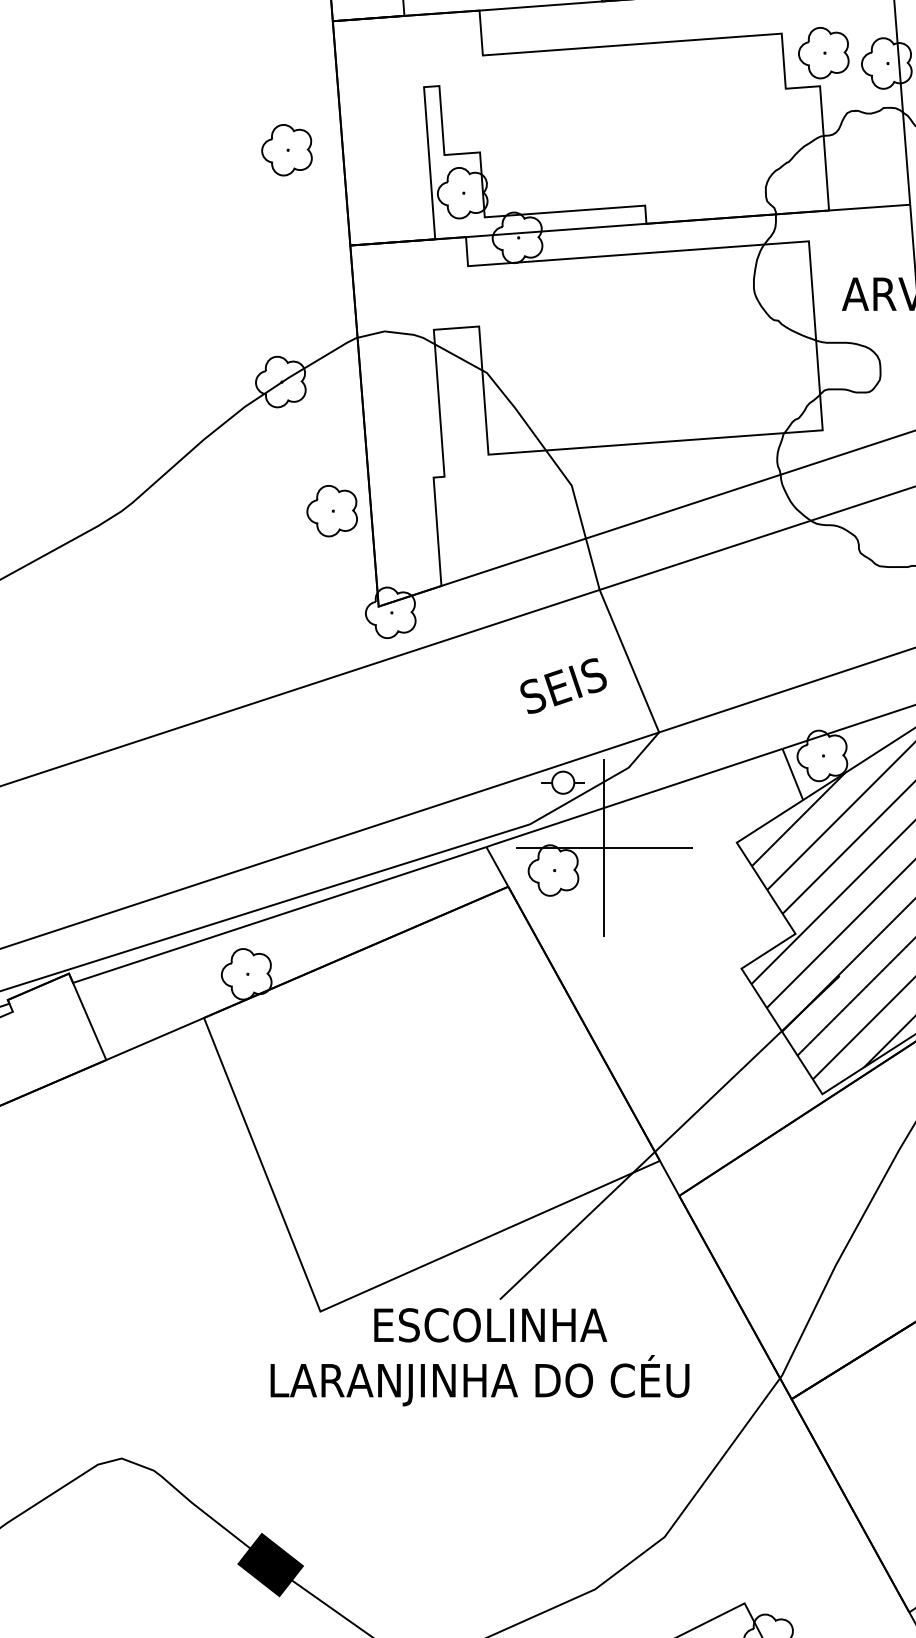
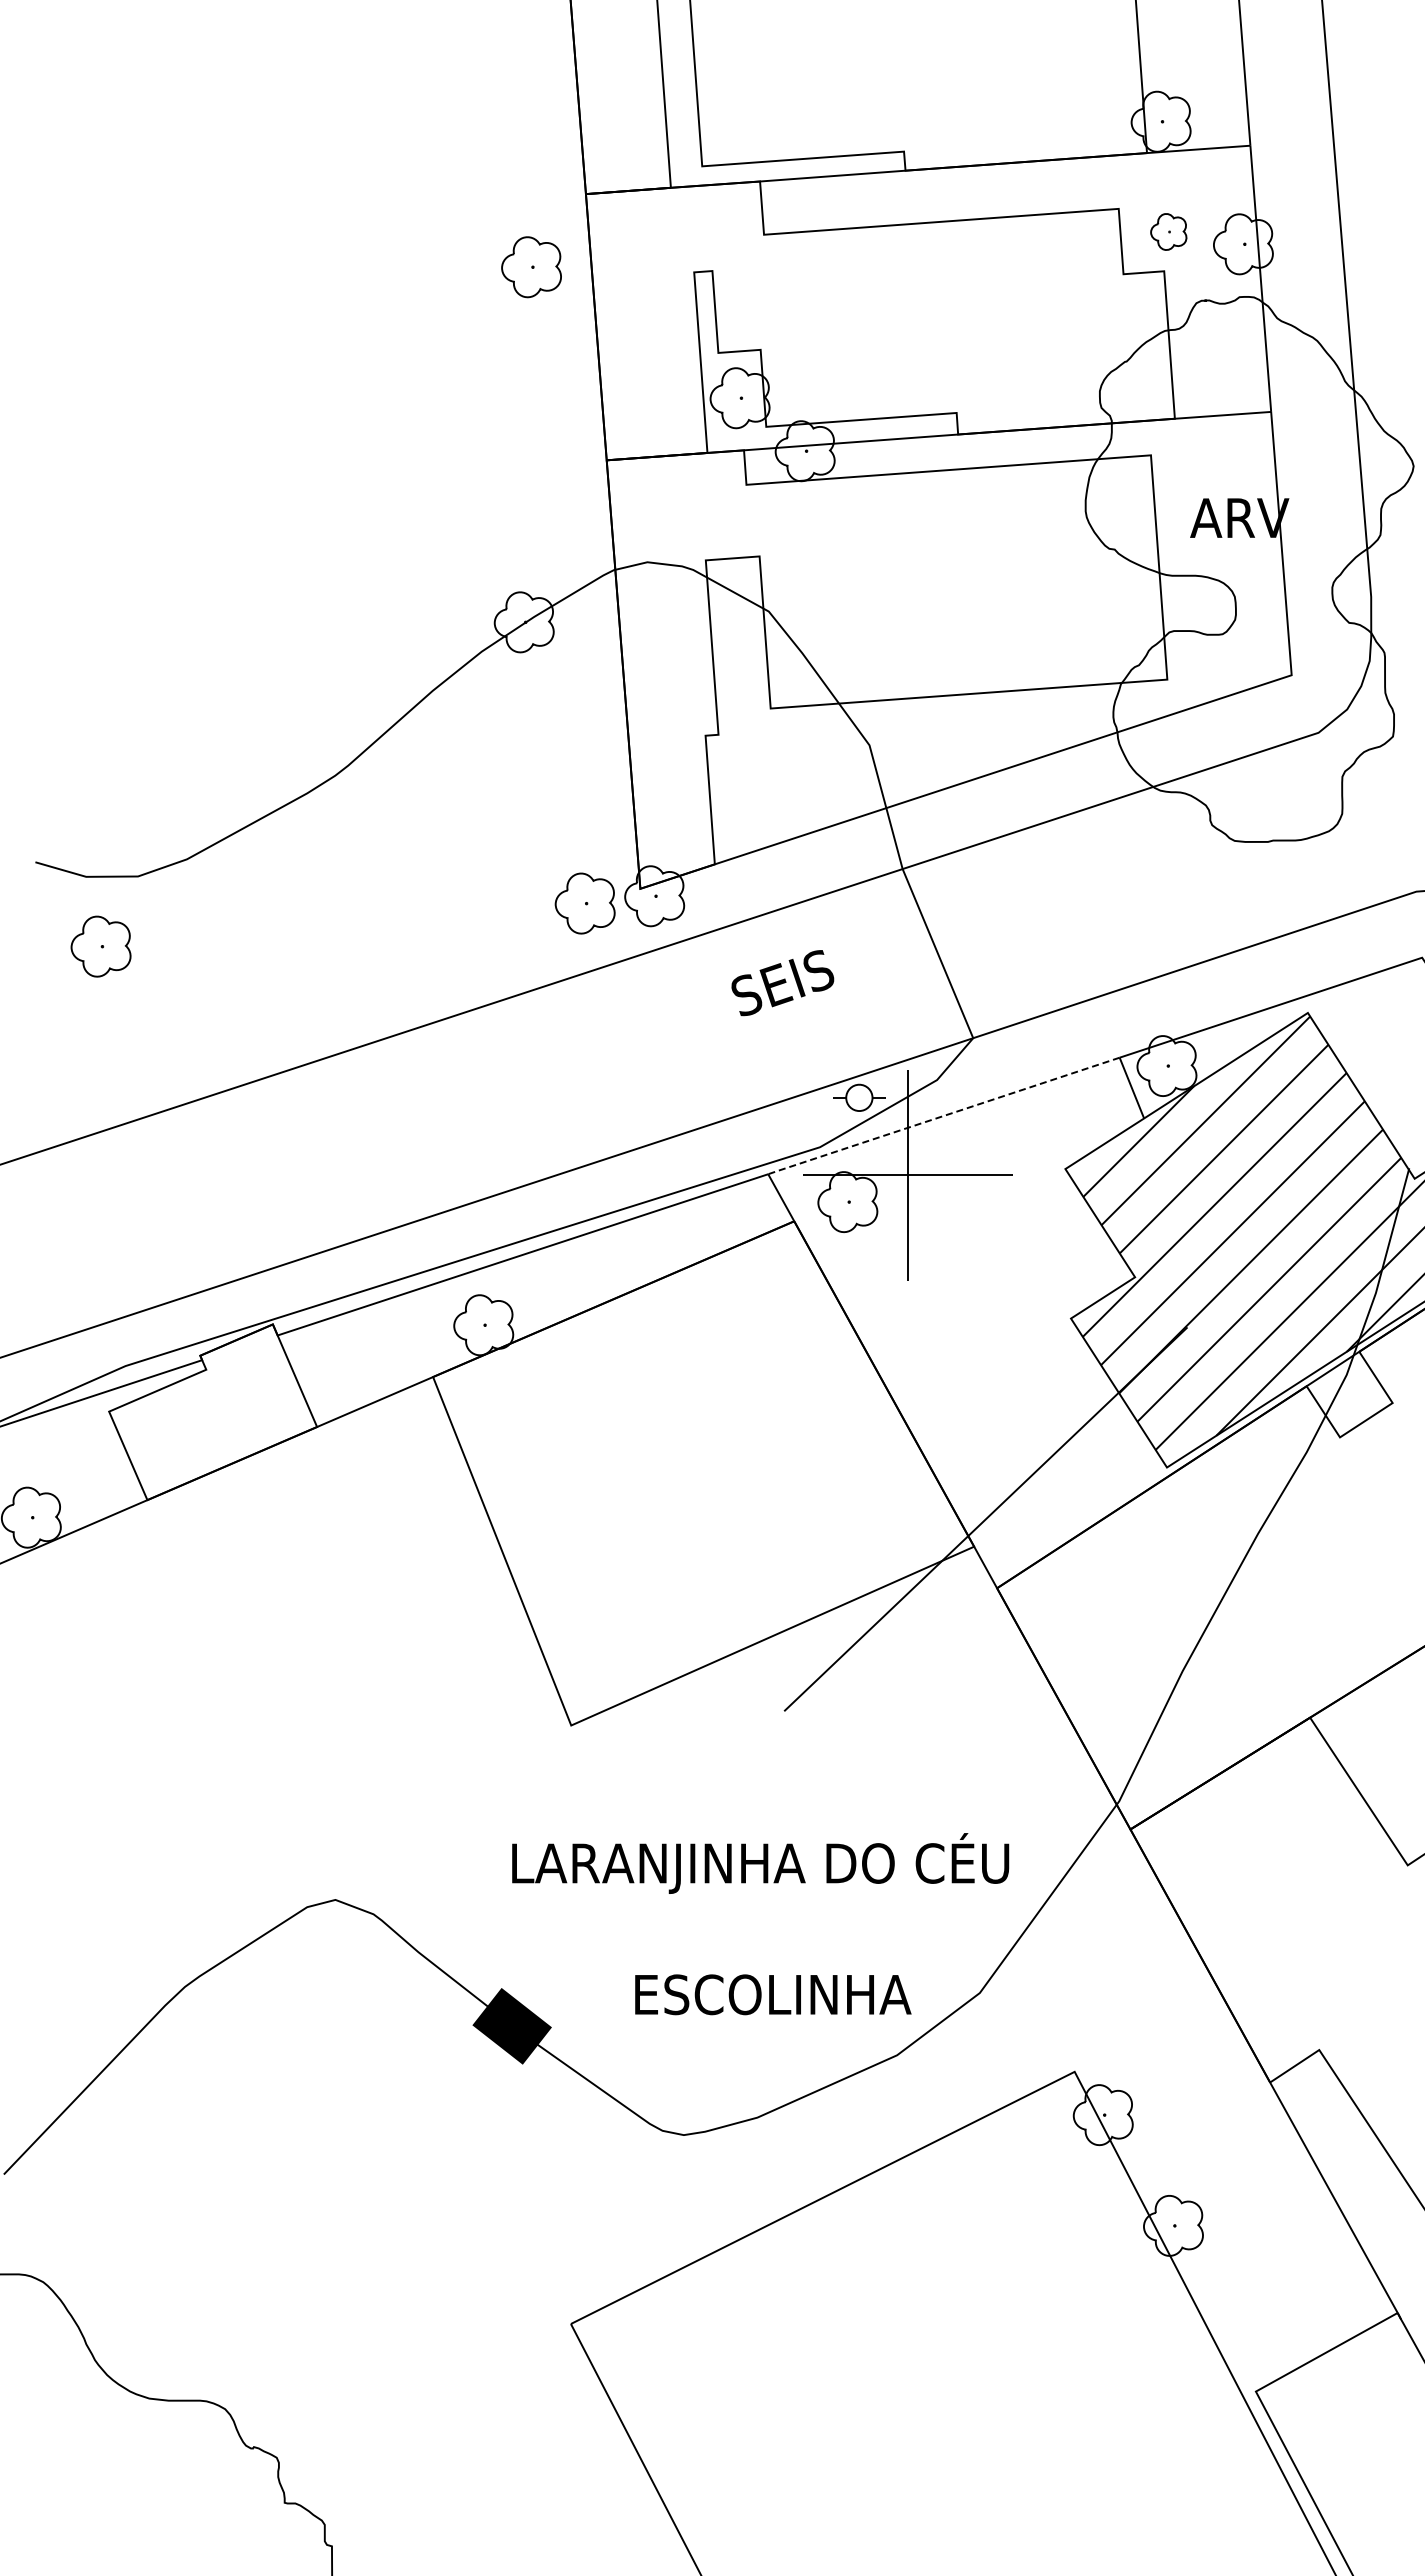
part: (823, 52) -> (1168, 231), size x0.6
part: (286, 150) -> (531, 267), moved
part: (331, 511) -> (584, 903), moved
text: (563, 686) -> (782, 983), moved
line: (634, 798) -> (943, 1116), solid -> dashed
text: (490, 1325) -> (773, 1994), moved
text: (479, 1380) -> (760, 1863), moved

